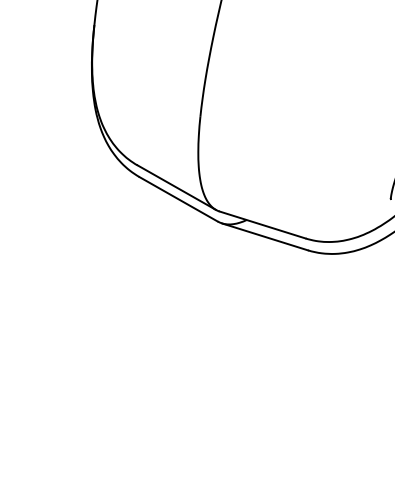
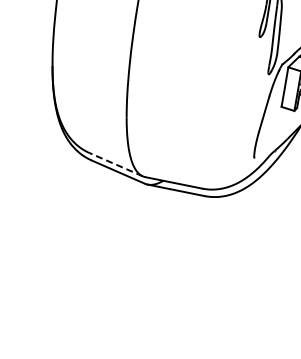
line: (175, 187) -> (115, 164), solid -> dashed

